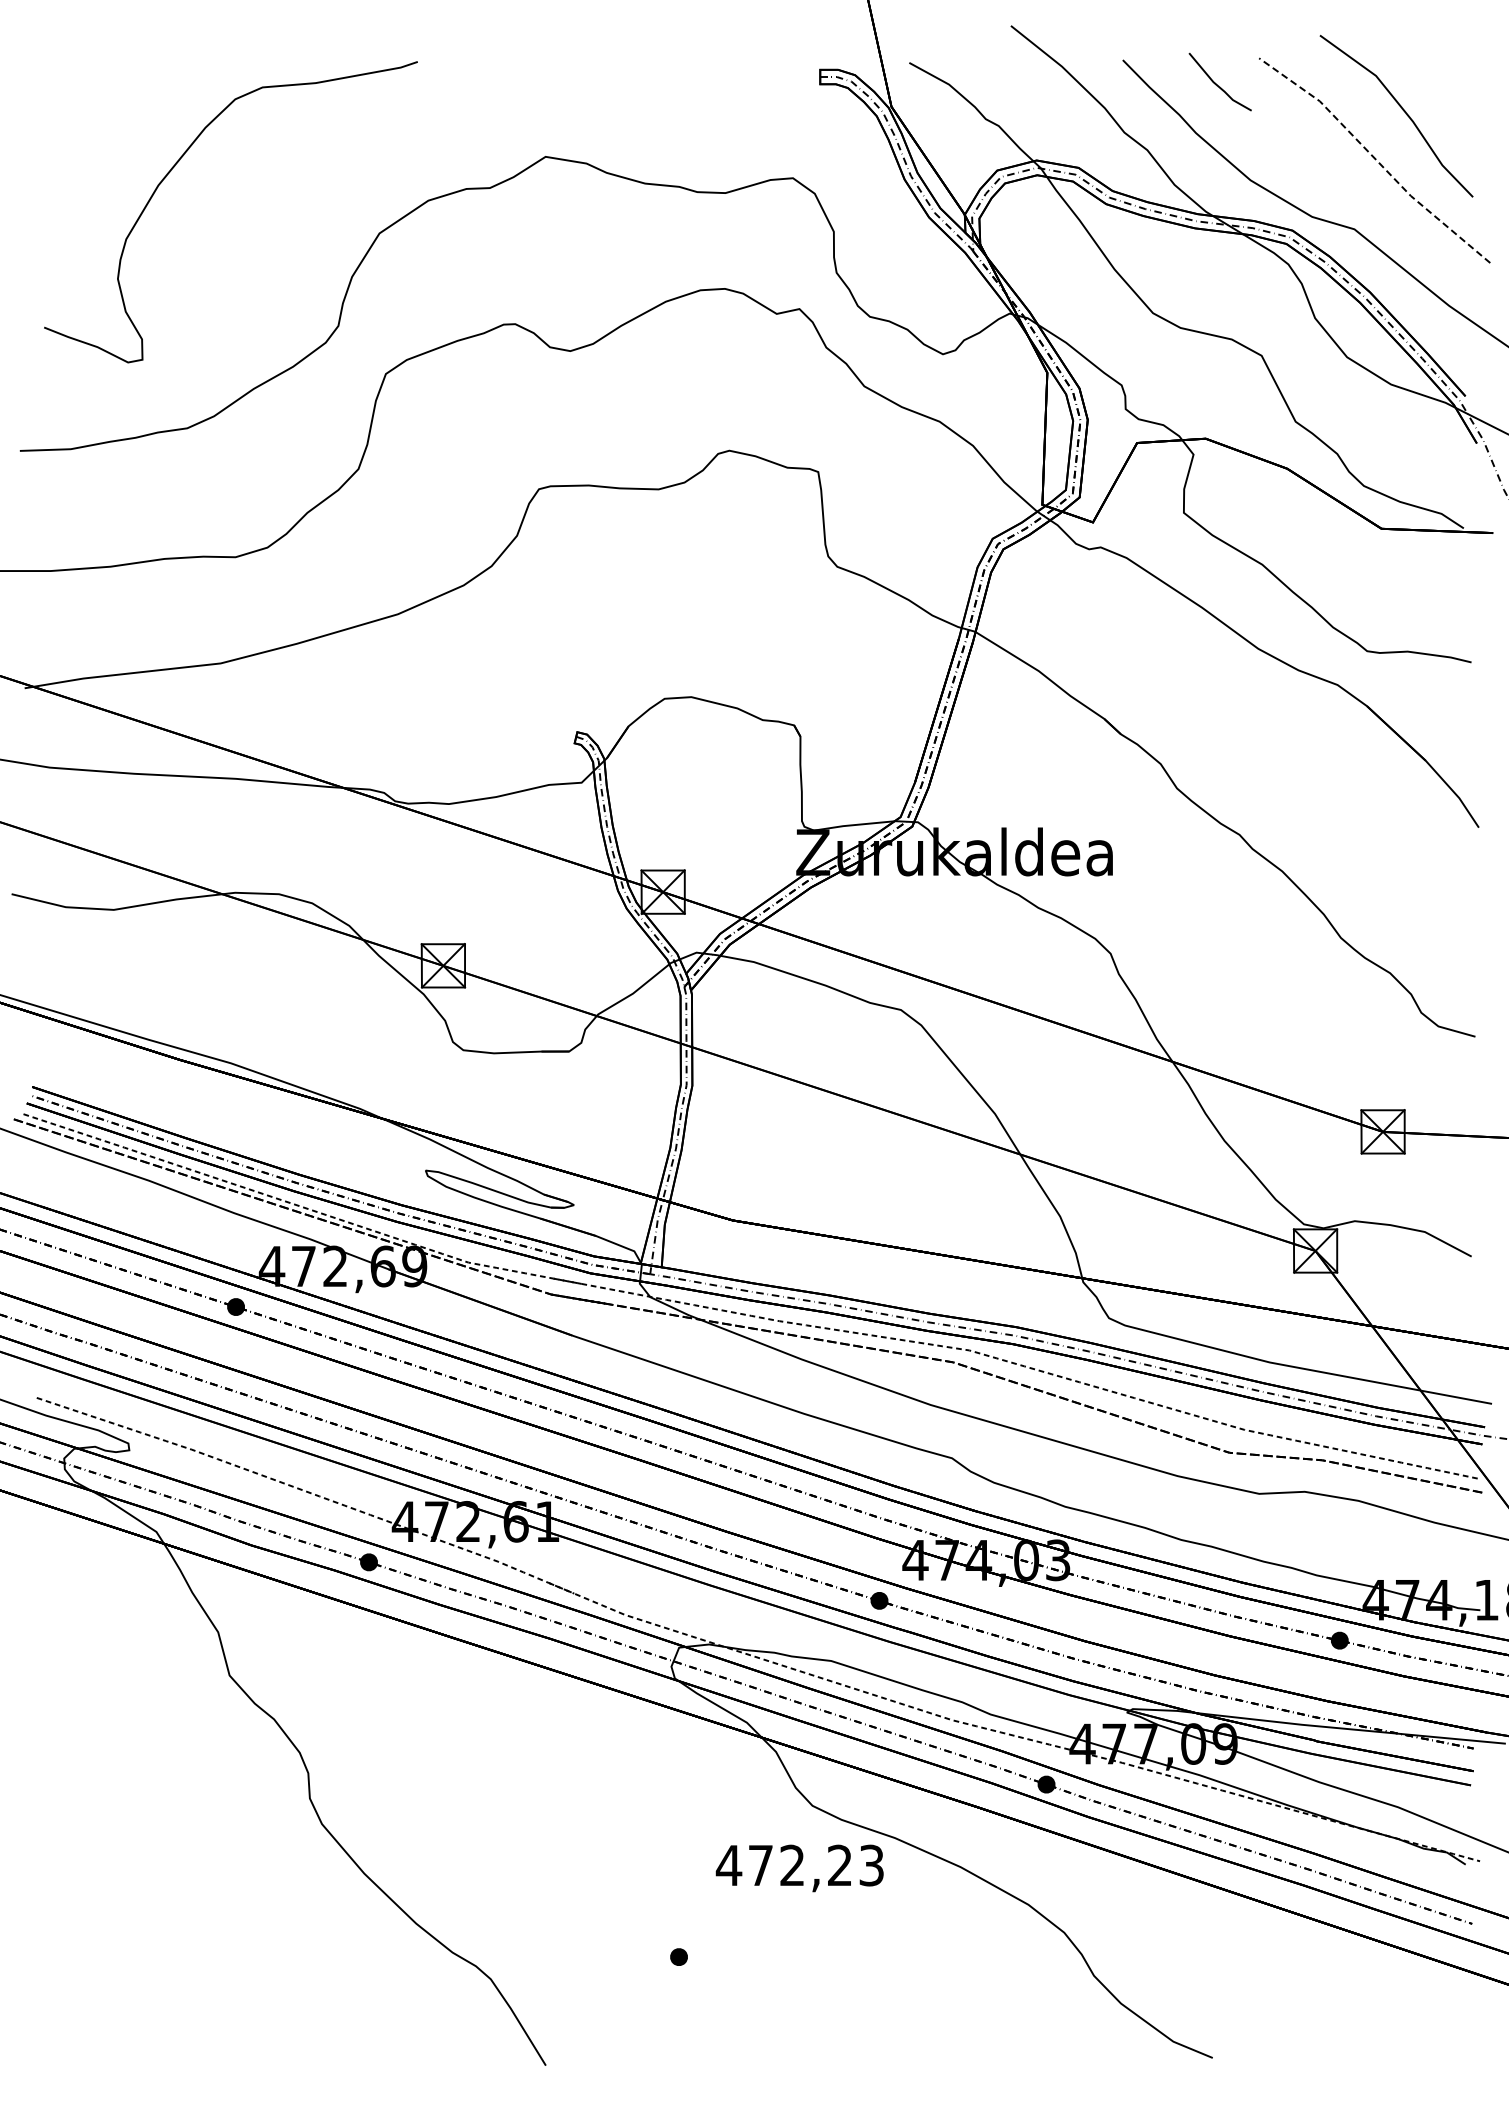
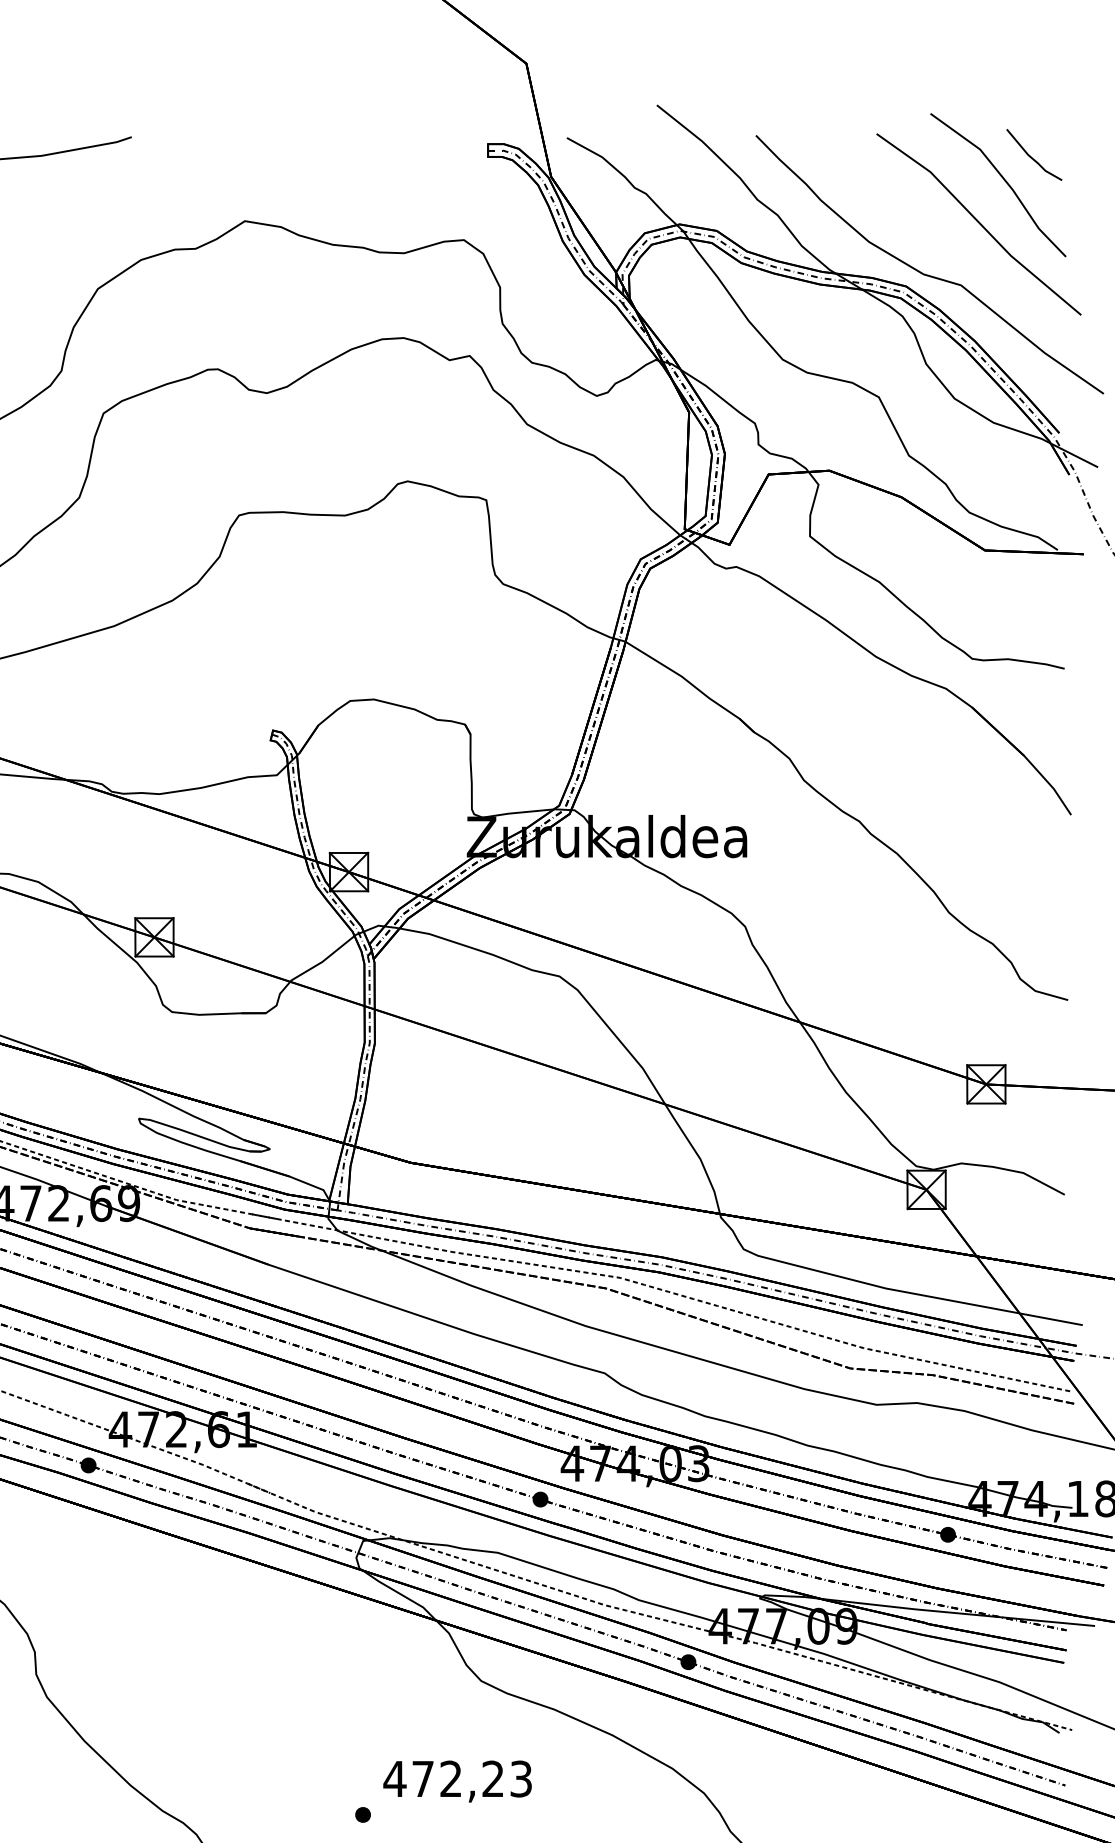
line: (1216, 83) -> (1031, 156), moved
line: (1375, 158) -> (979, 222), dashed -> solid
text: (799, 1868) -> (457, 1781), moved

